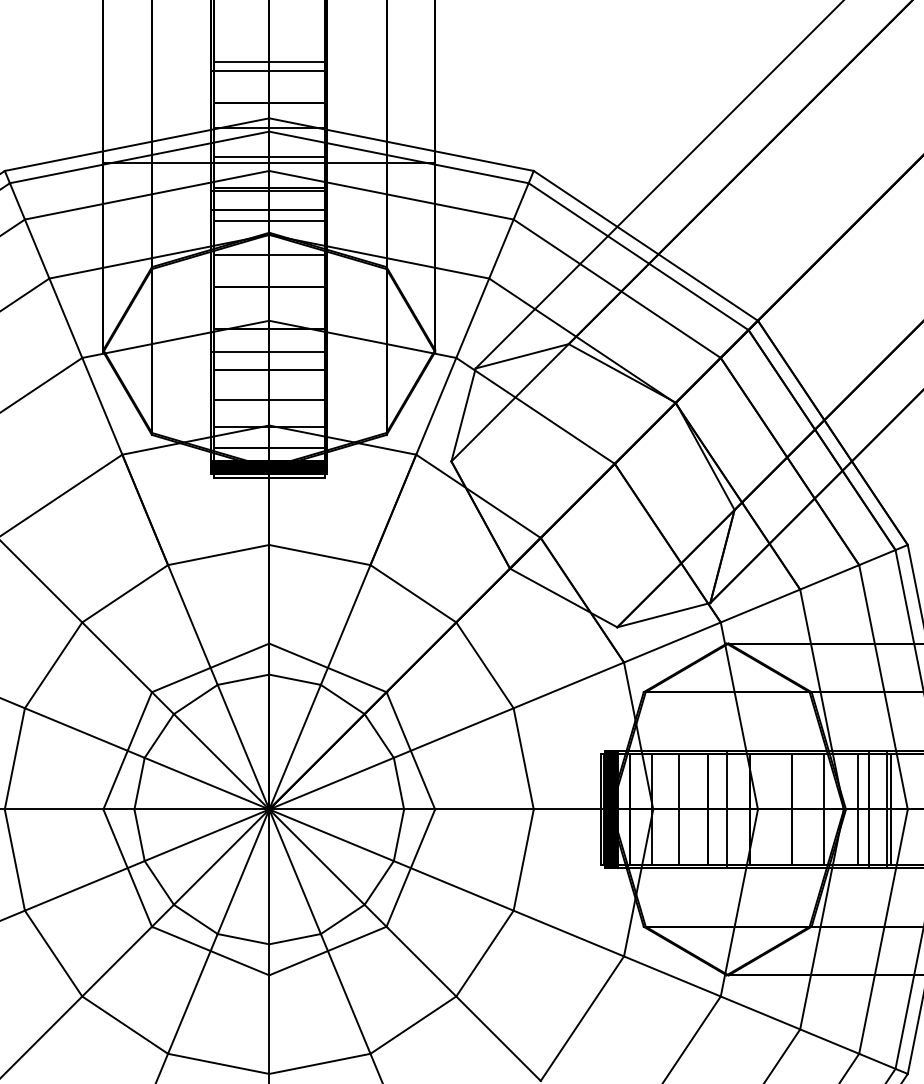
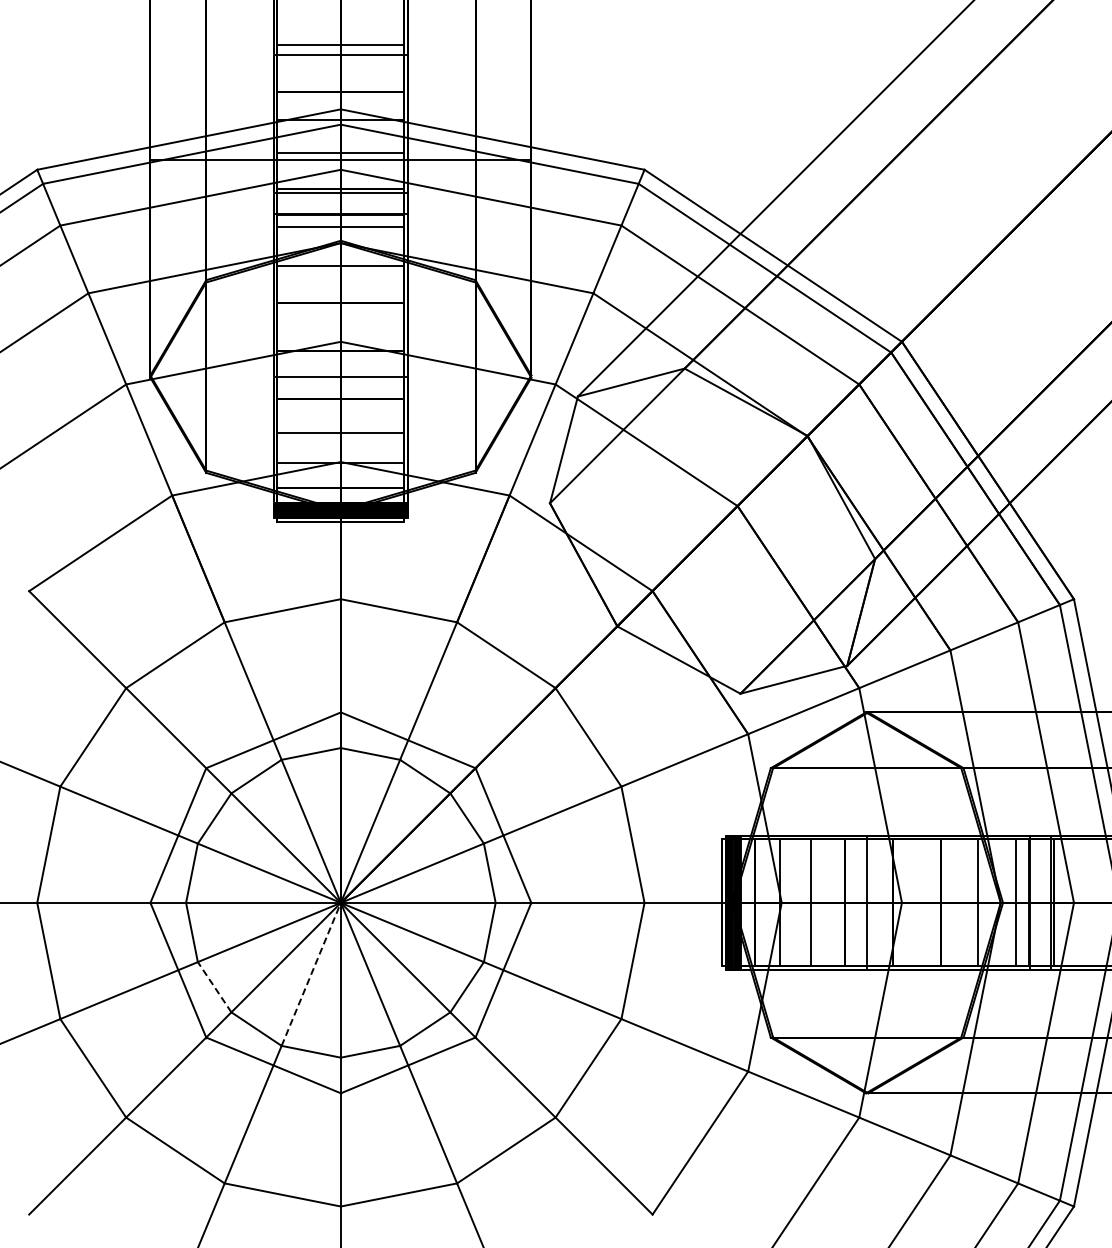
line: (243, 870) -> (311, 973), solid -> dashed
line: (159, 882) -> (214, 986), solid -> dashed

